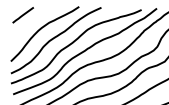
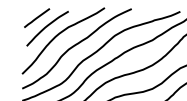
curve: (31, 23) -> (47, 28), added

